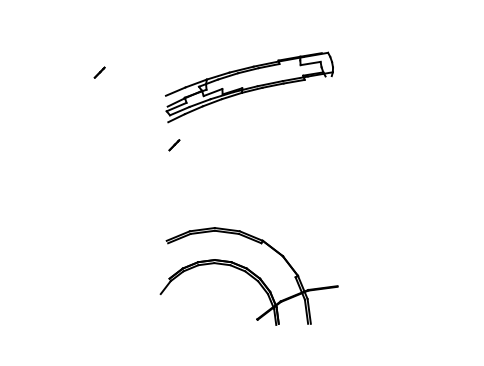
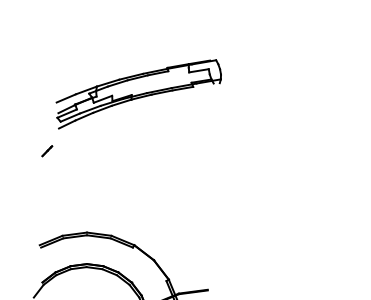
part: (249, 87) -> (138, 94), moved

